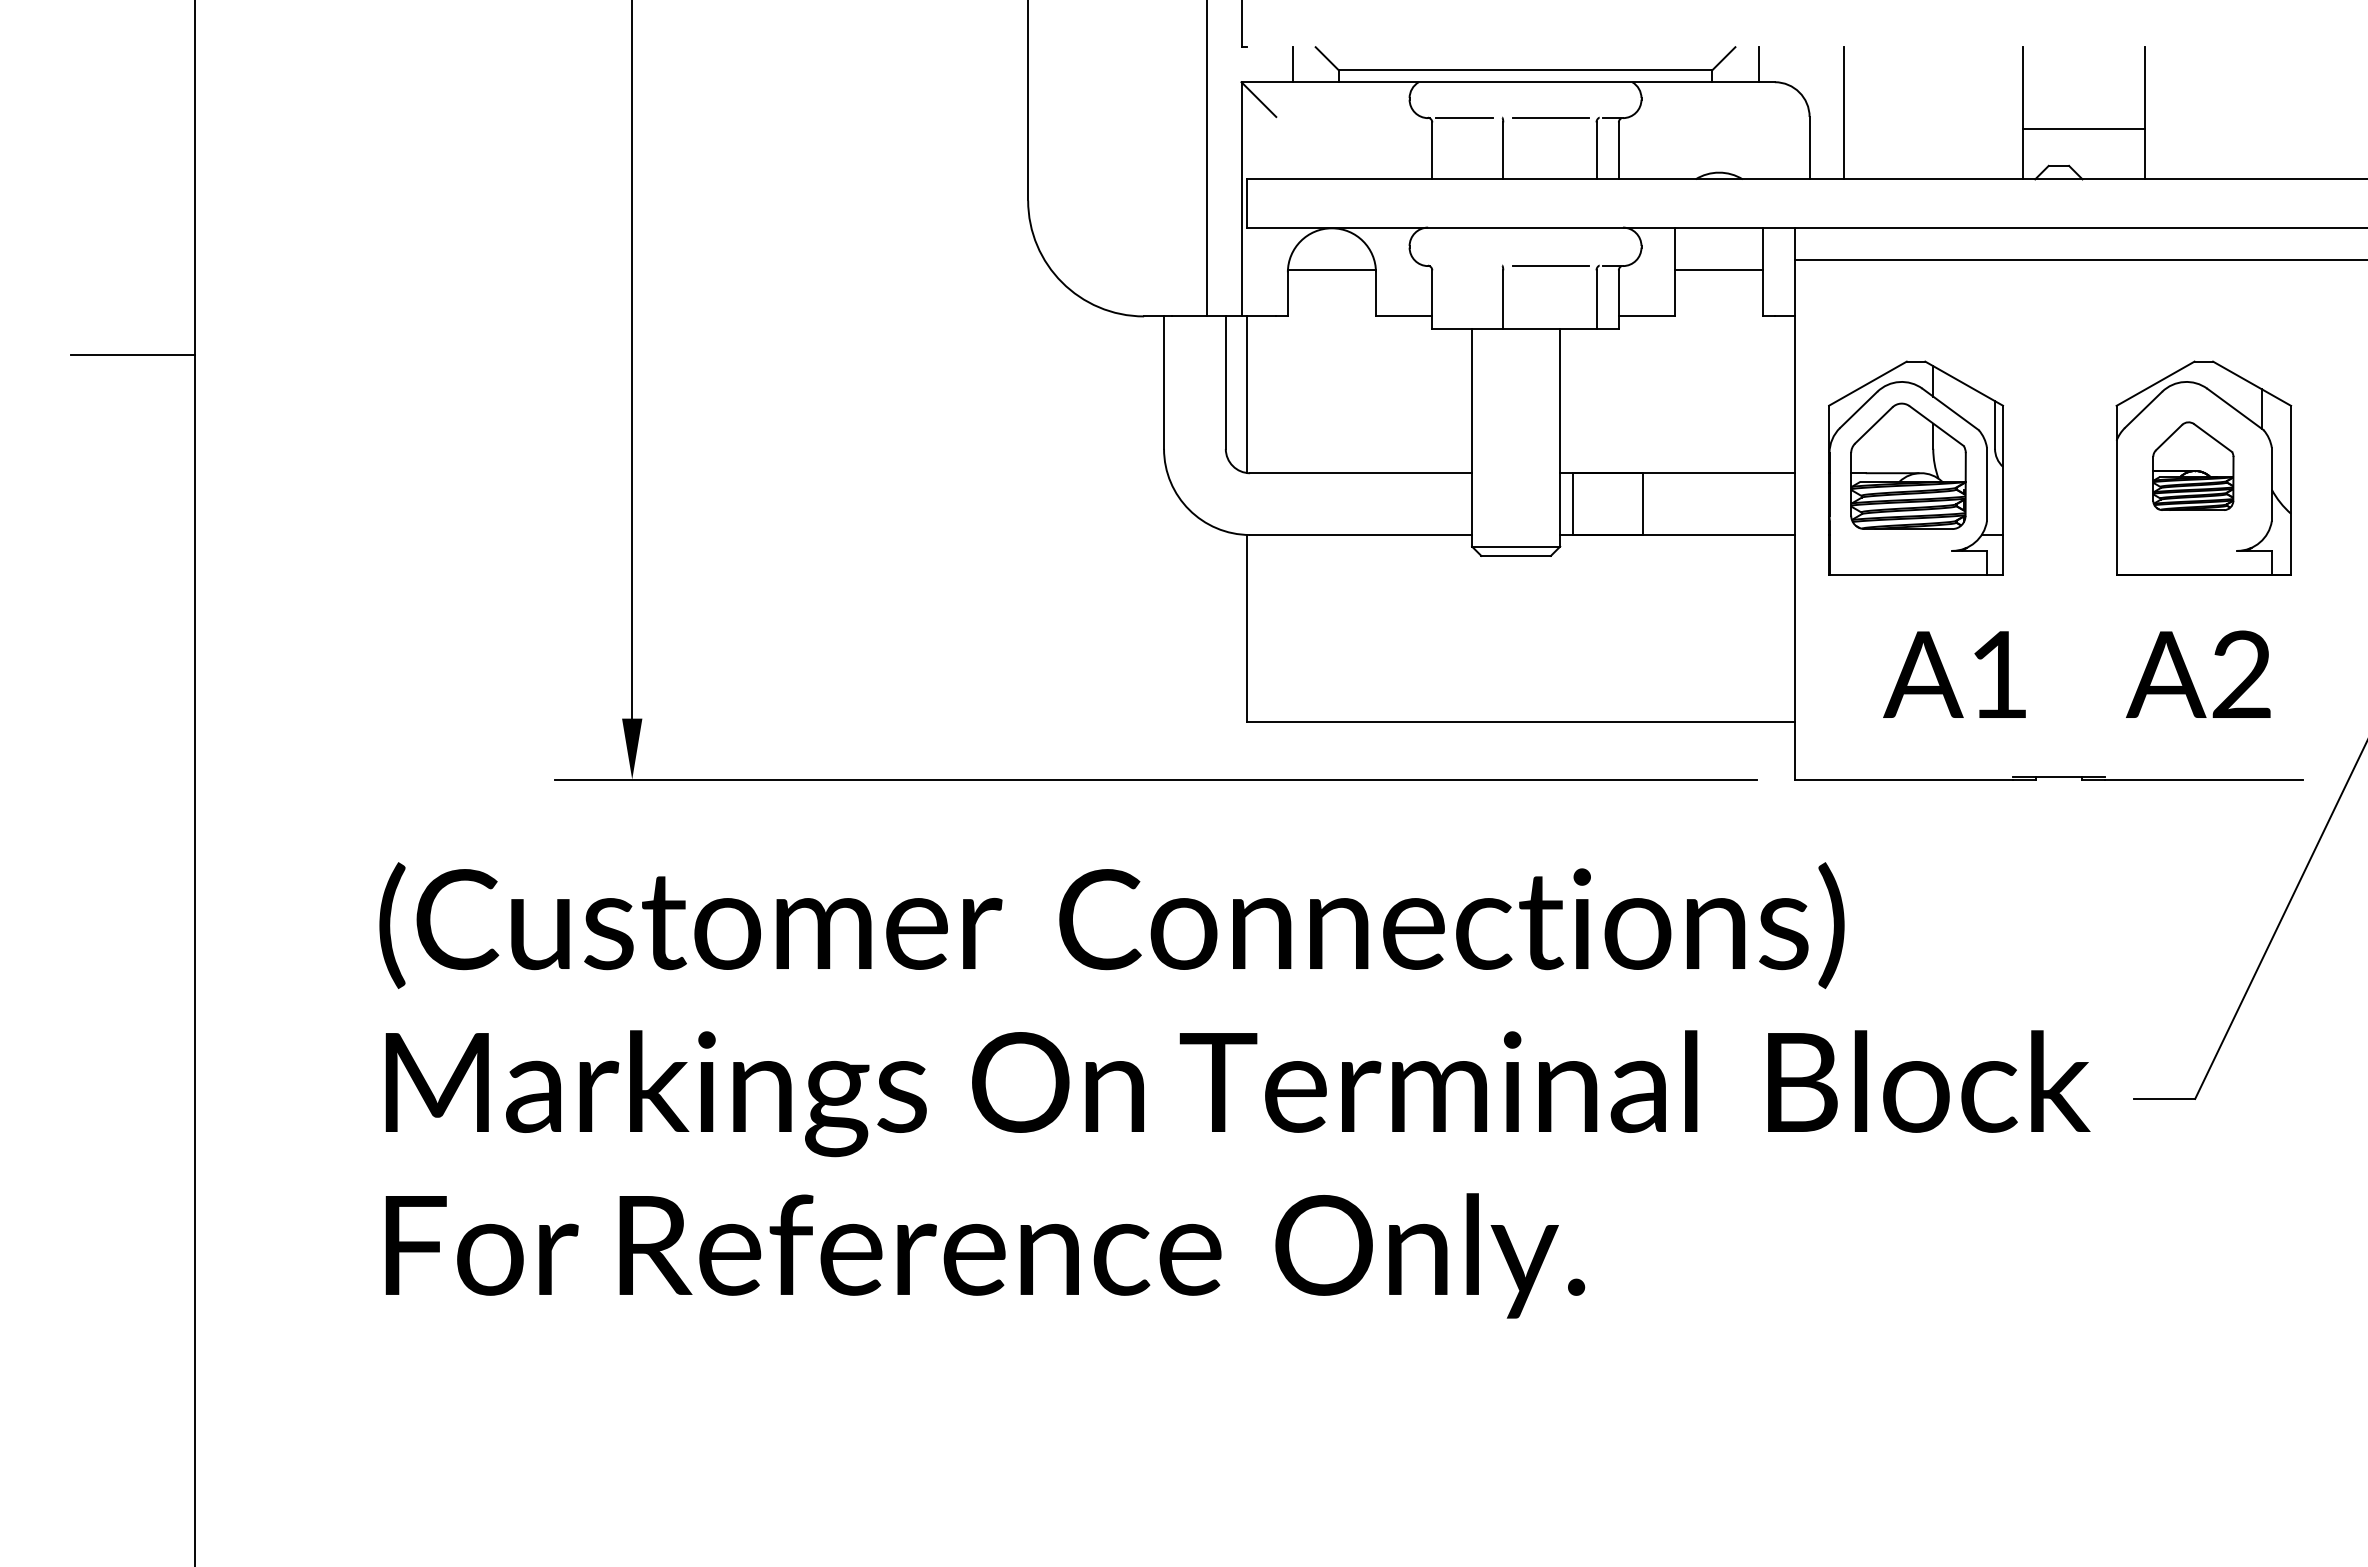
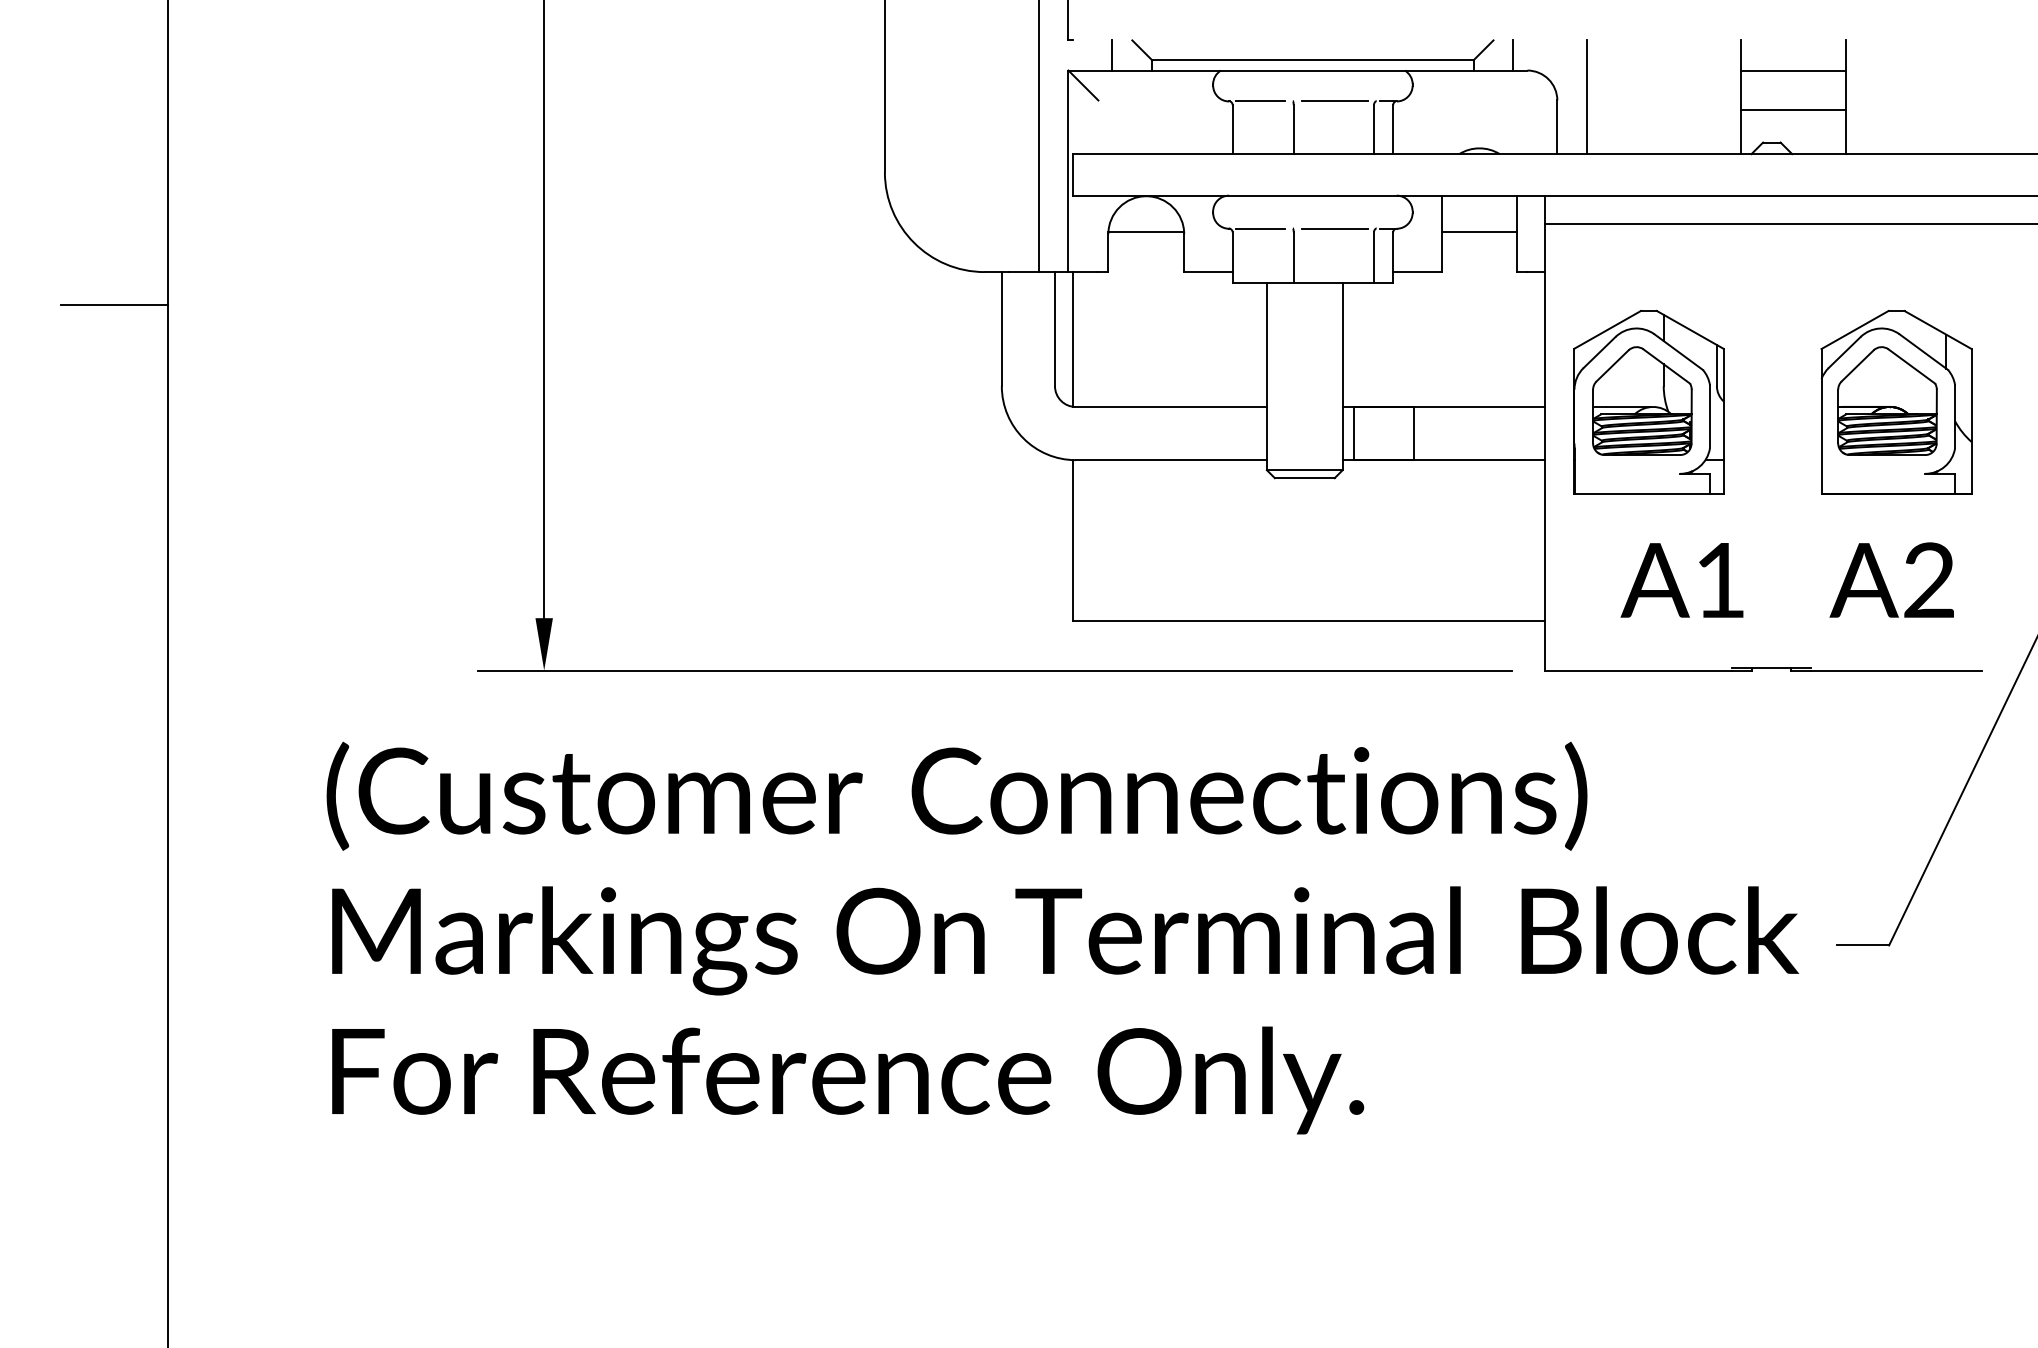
line: (2083, 82) -> (1793, 70), added
line: (1464, 266) -> (1260, 229), added
part: (2193, 465) -> (1887, 400), size x1.43

